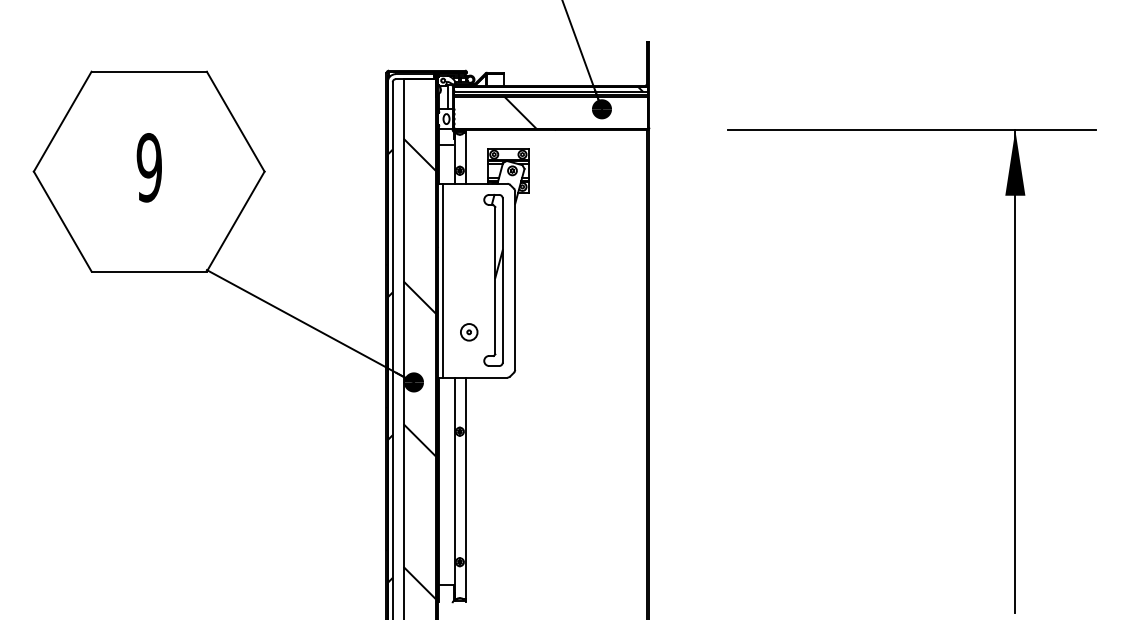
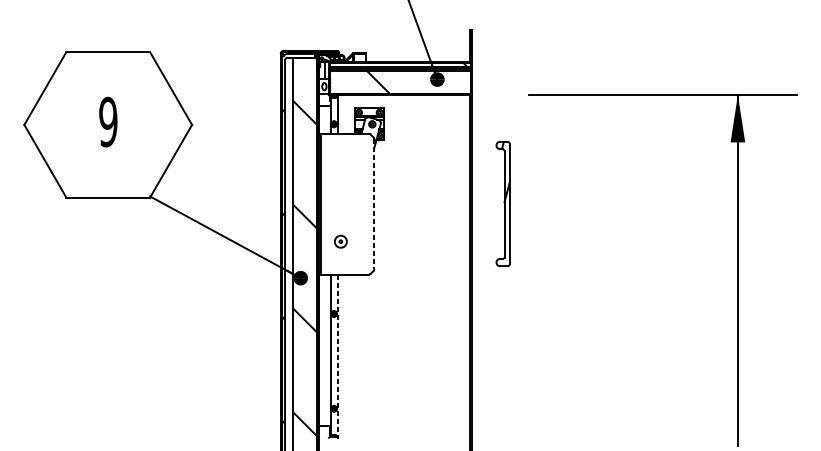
part: (493, 280) -> (503, 204), moved
line: (515, 281) -> (374, 204), solid -> dashed
line: (465, 488) -> (338, 355), solid -> dashed

